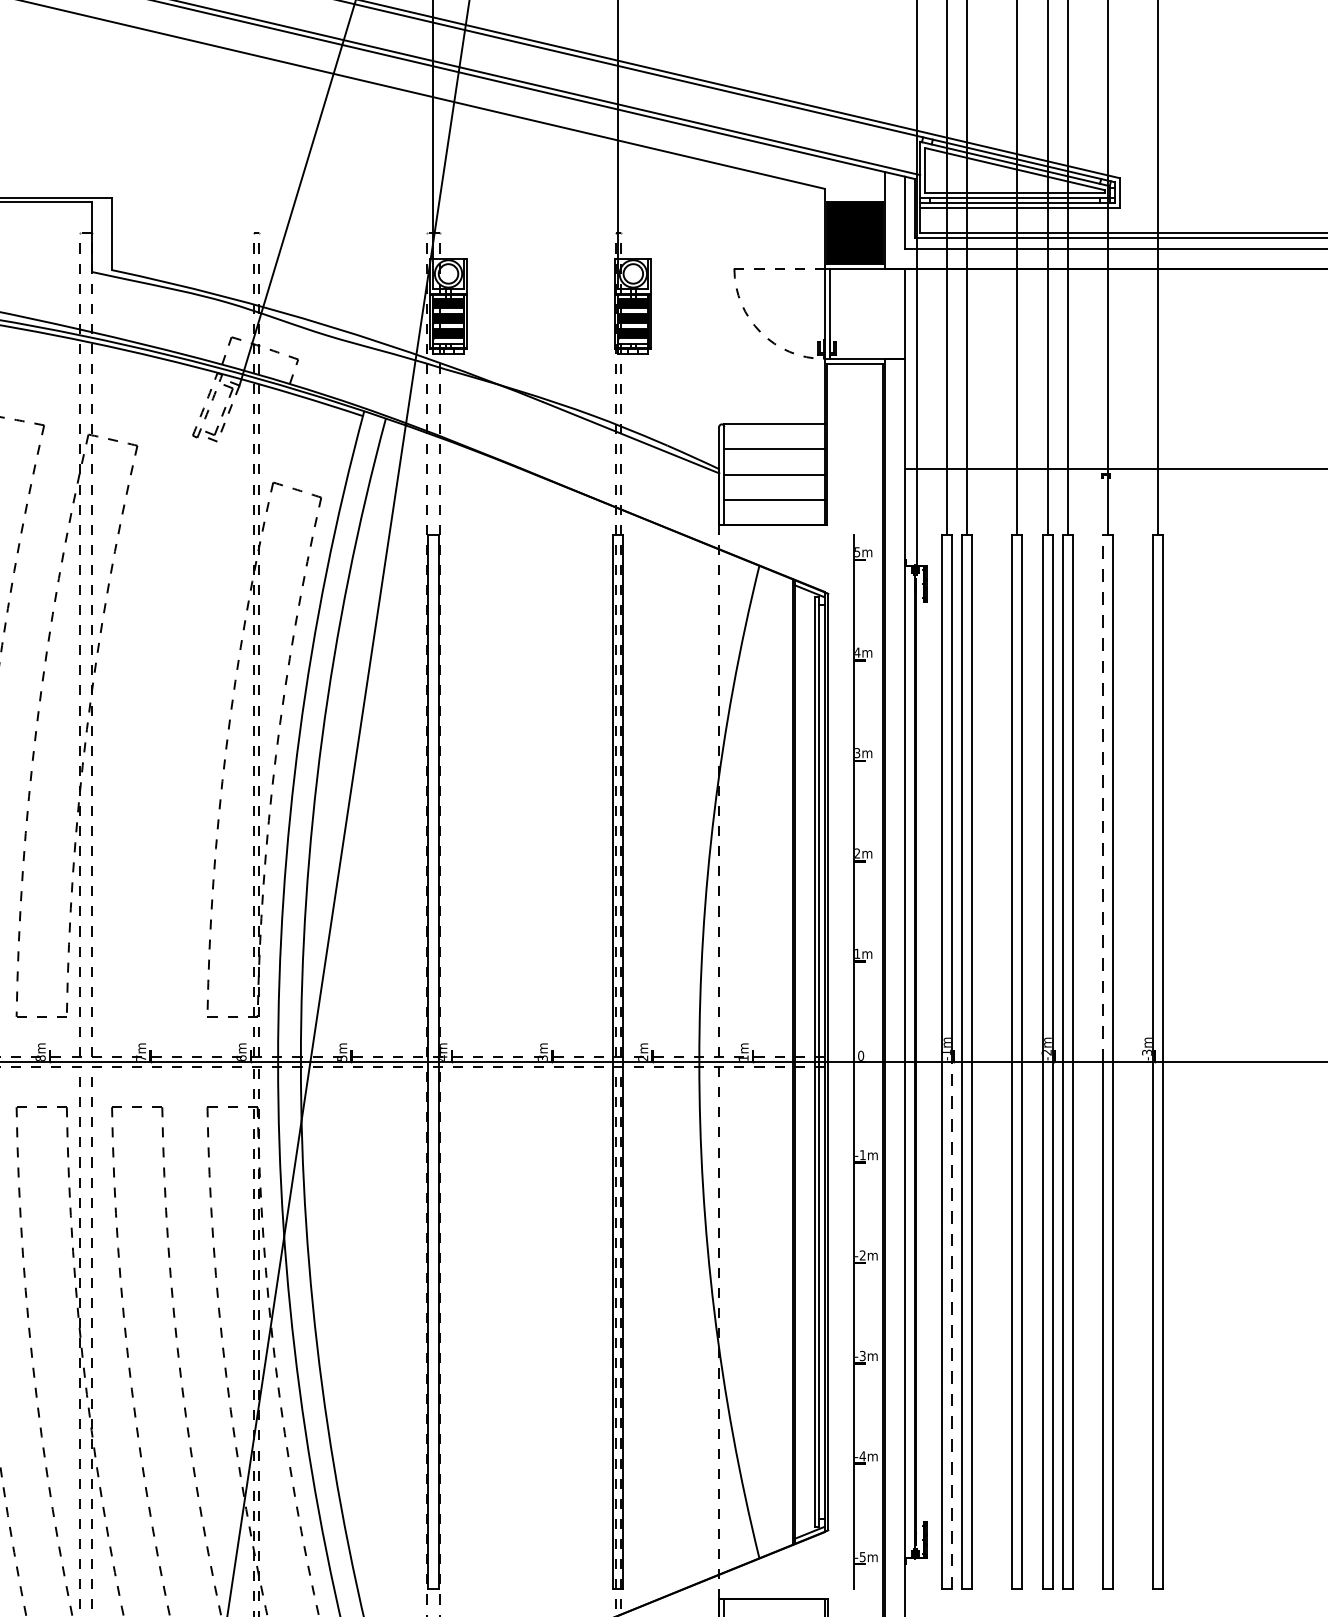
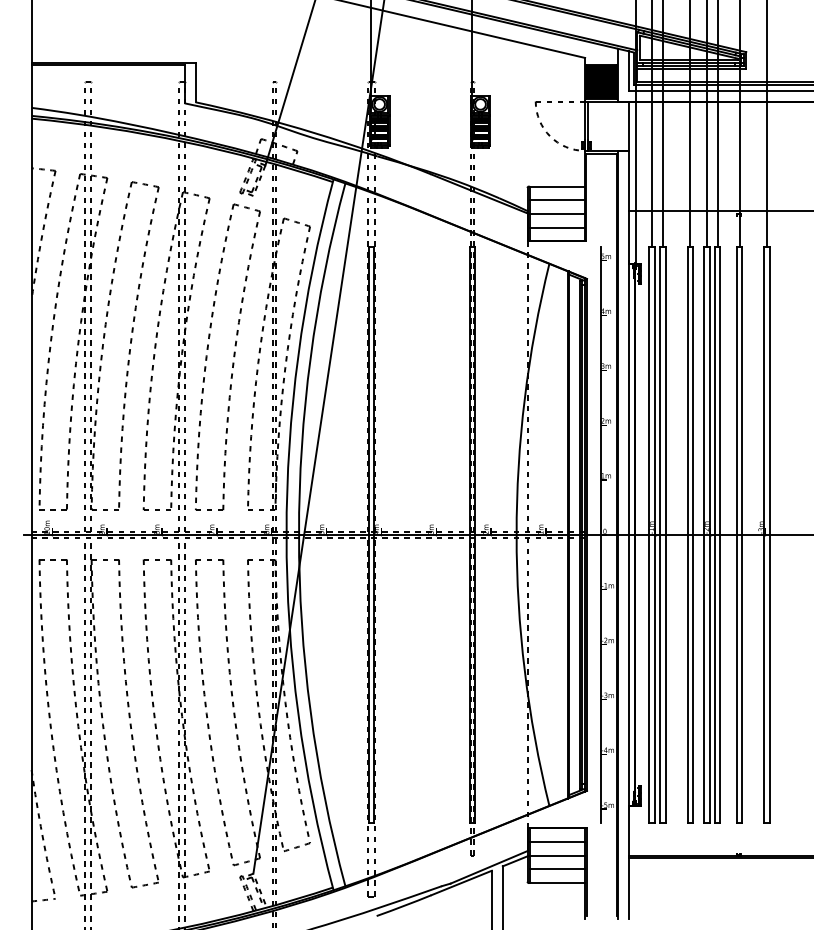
part: (169, 735) -> (227, 356), added
line: (1101, 797) -> (736, 390), dashed -> solid
line: (951, 1325) -> (654, 678), dashed -> solid

